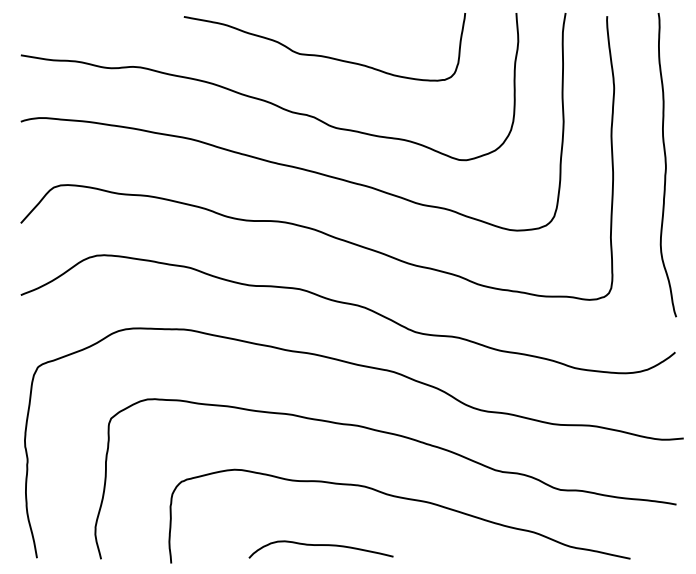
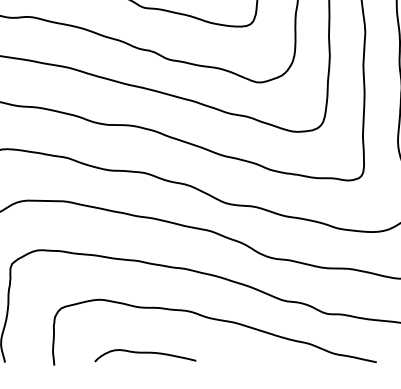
curve: (320, 545) -> (145, 352), moved

